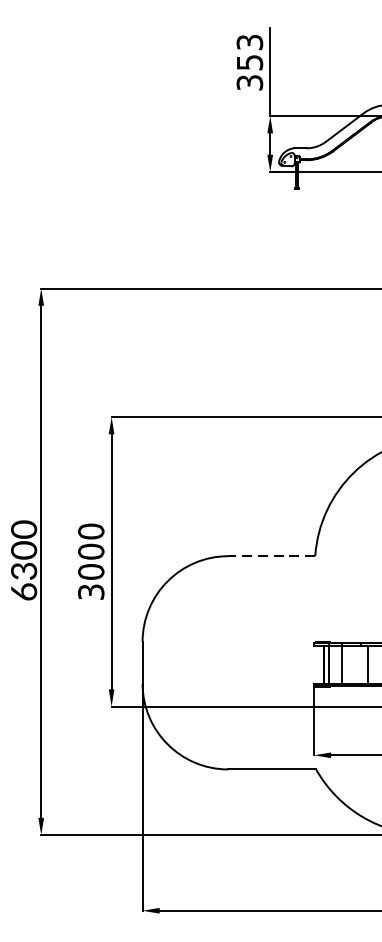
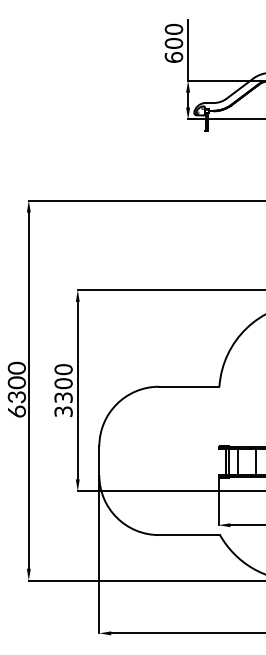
text: (249, 62) -> (173, 43), 353 -> 600
line: (270, 555) -> (188, 386), dashed -> solid
text: (91, 571) -> (63, 397), 3000 -> 3300

